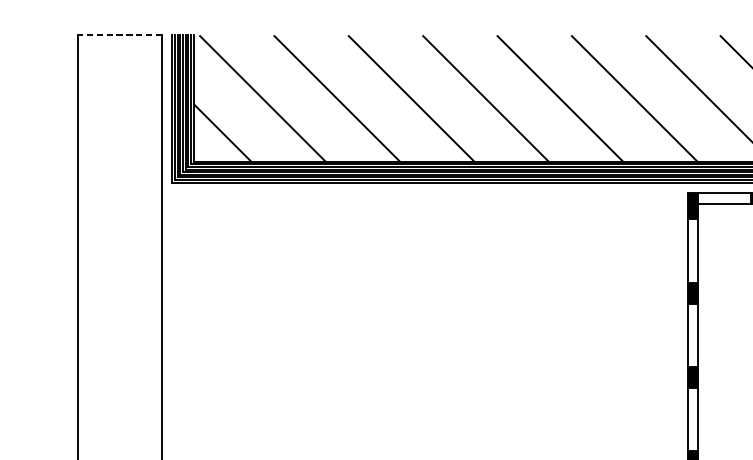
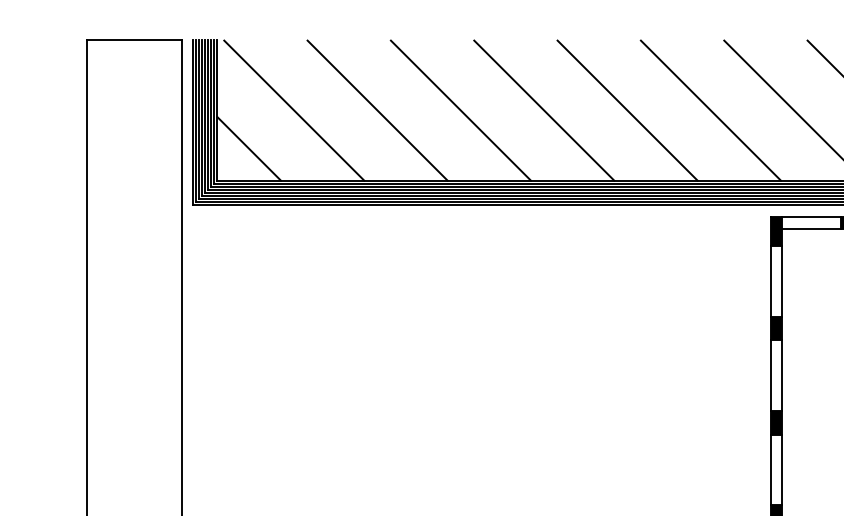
line: (119, 35) -> (133, 39), dashed -> solid

